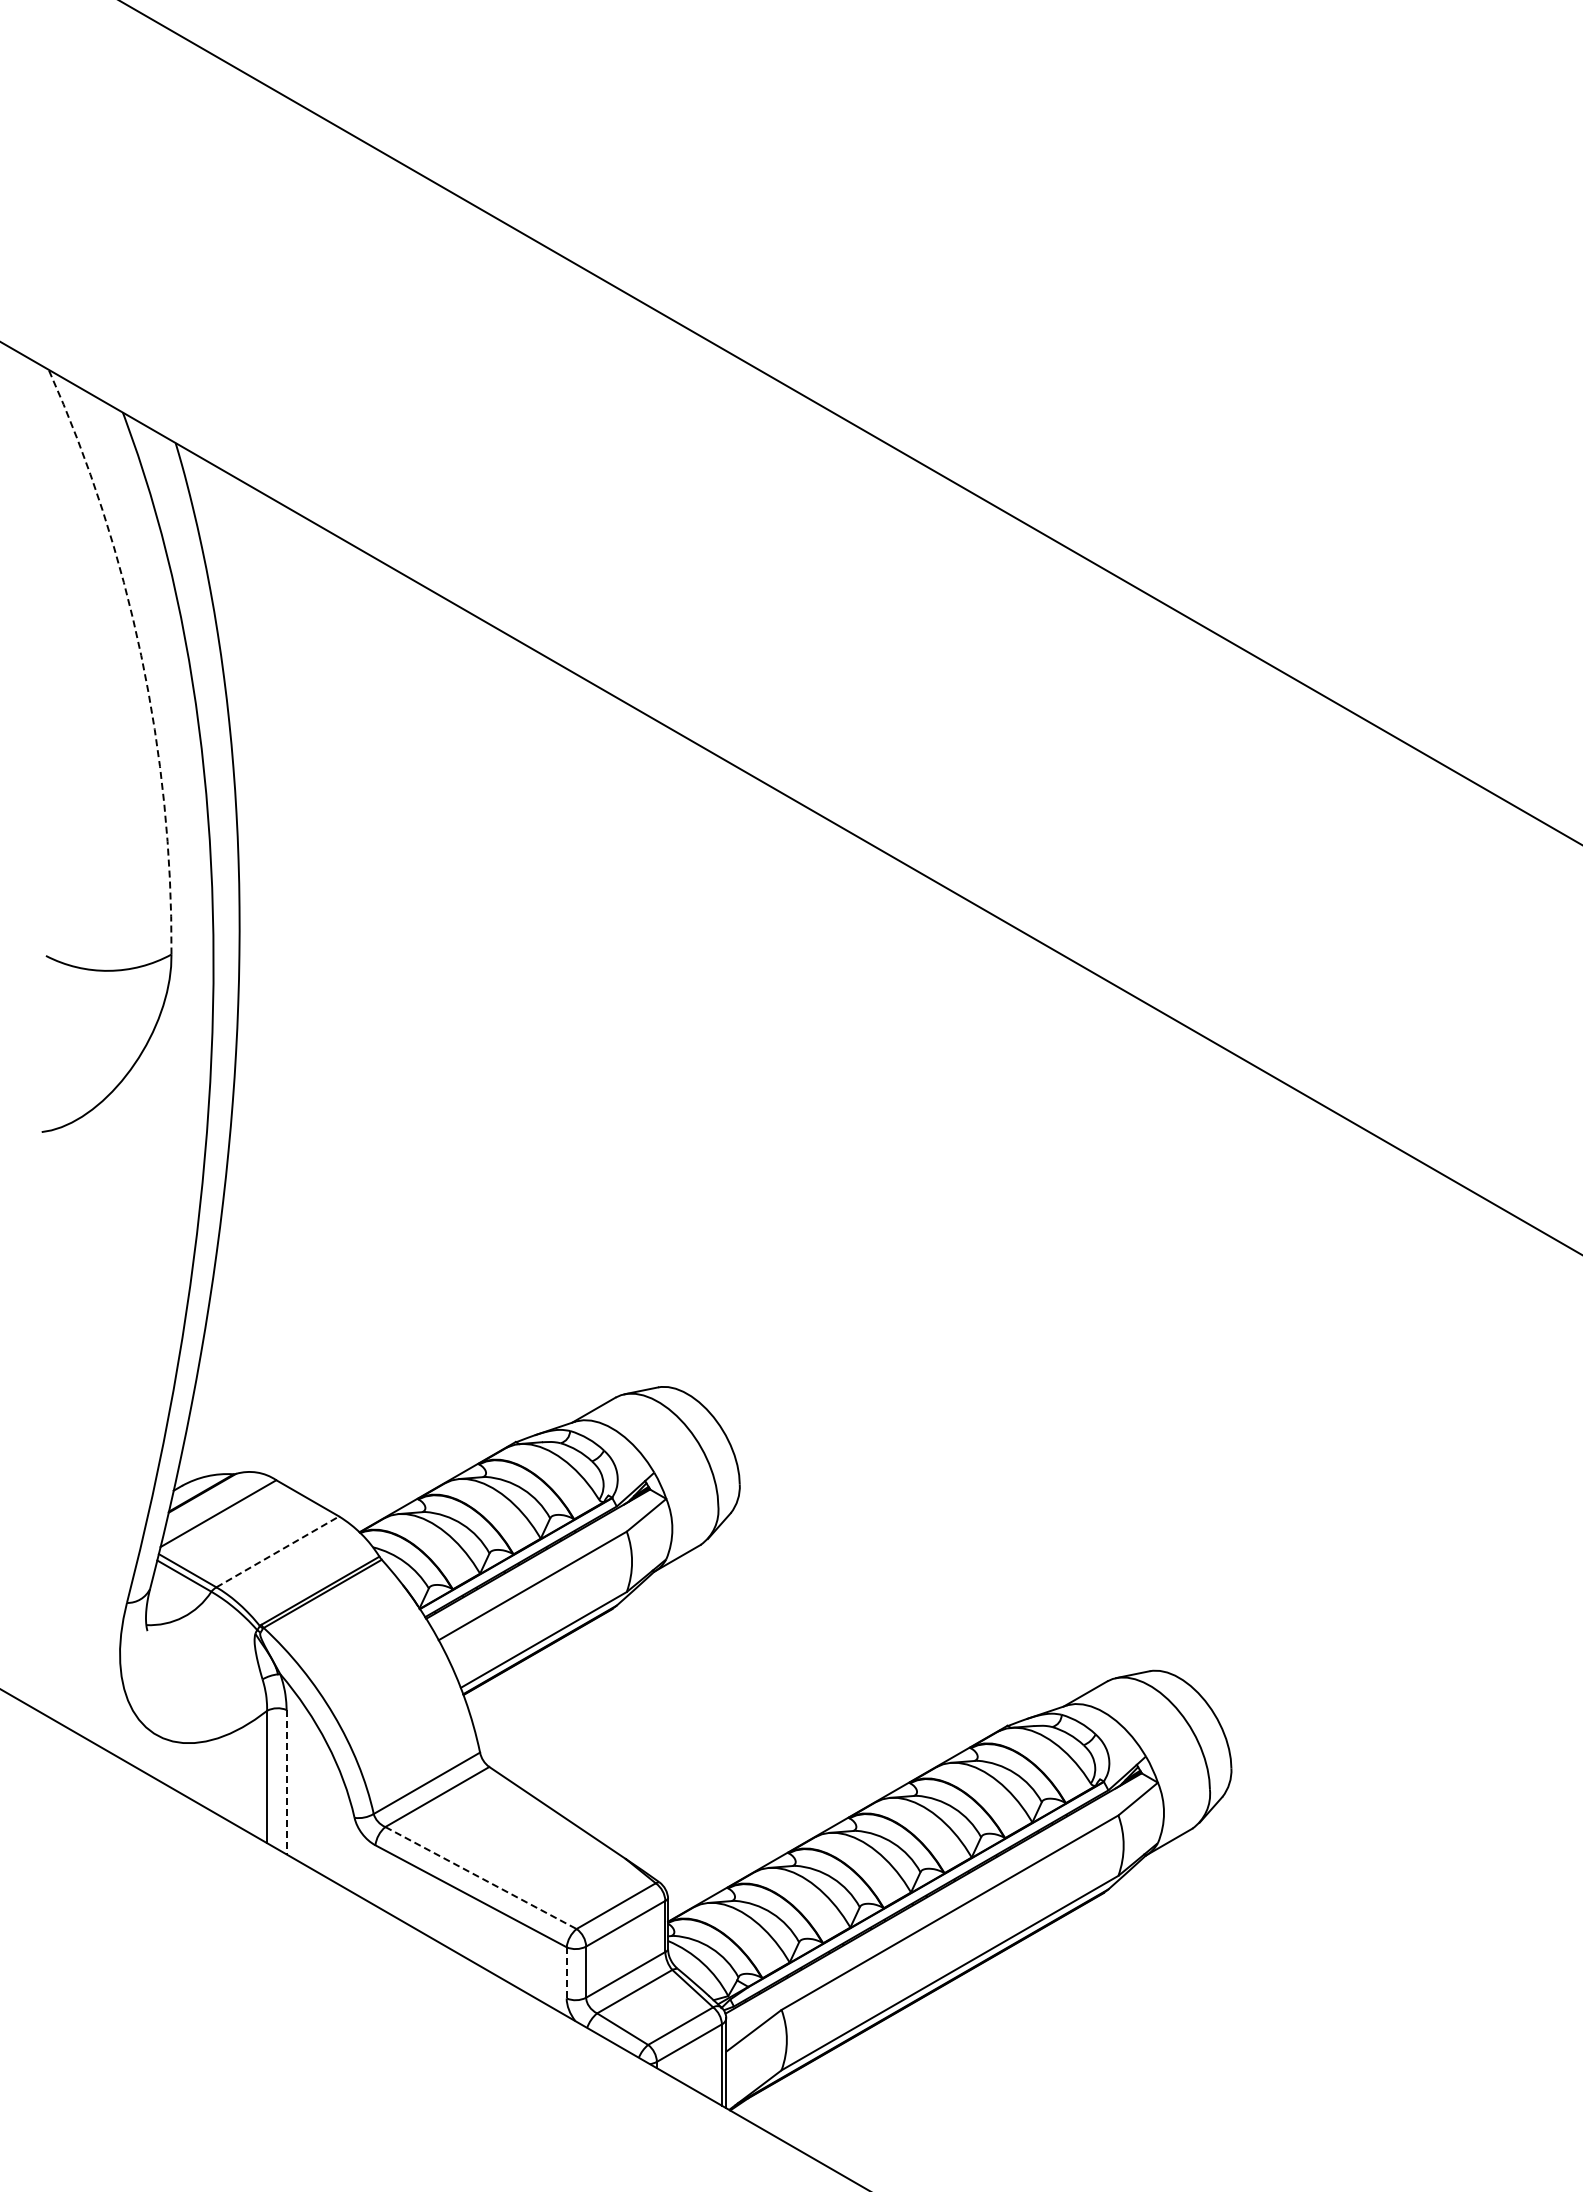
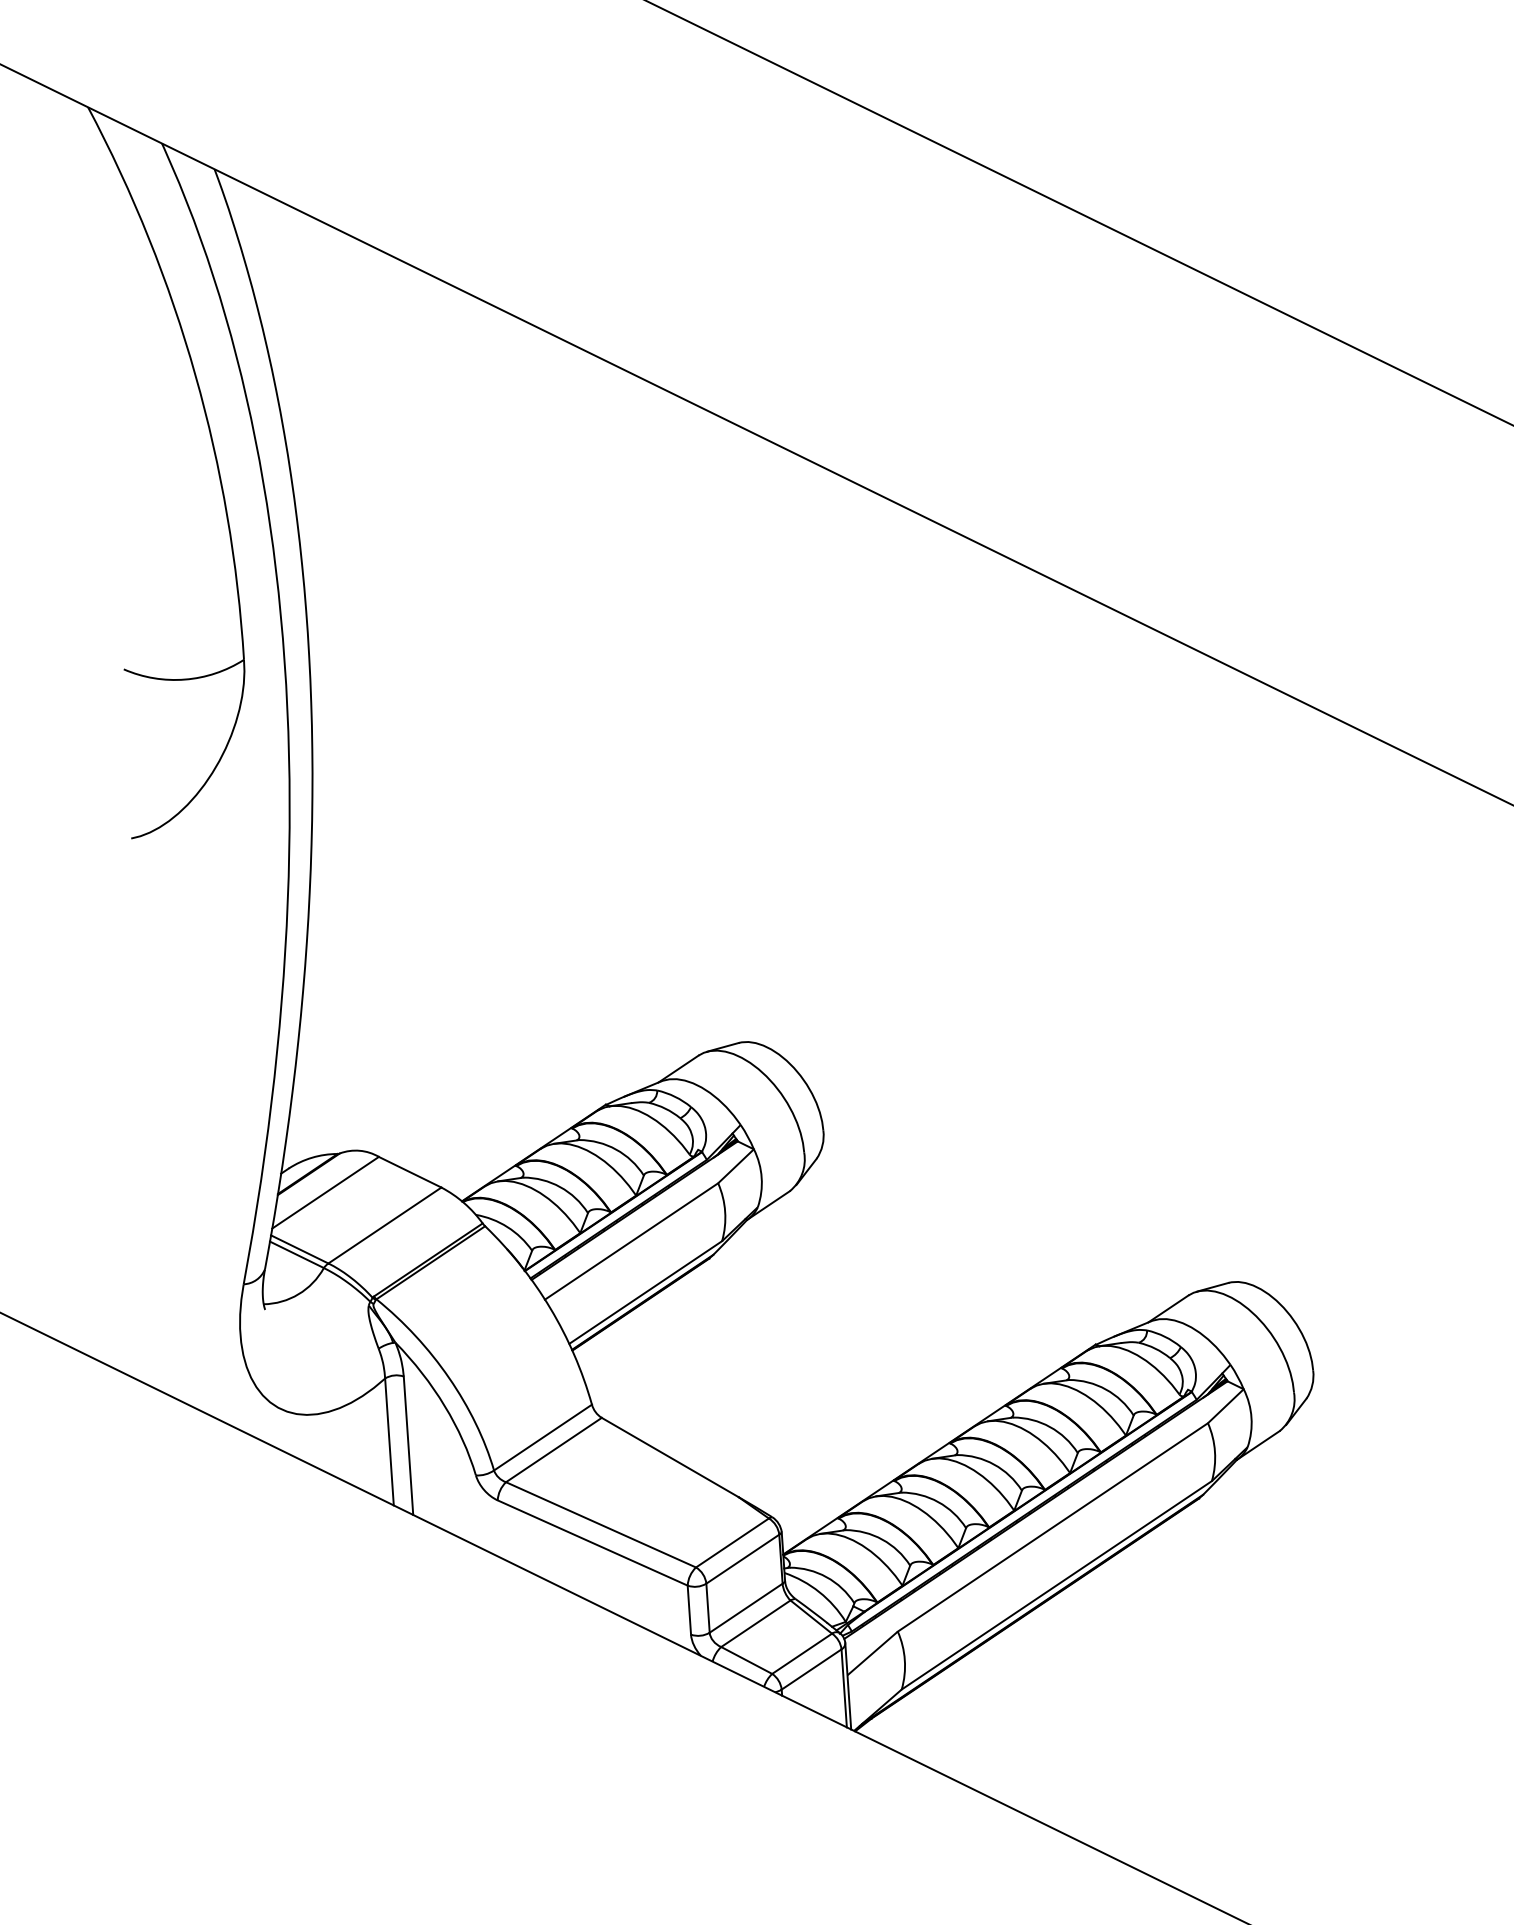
arc: (141, 655) -> (195, 375), dashed -> solid
line: (277, 1551) -> (384, 1225), dashed -> solid
line: (286, 1782) -> (408, 1445), dashed -> solid
line: (481, 1878) -> (601, 1525), dashed -> solid
line: (566, 1972) -> (689, 1609), dashed -> solid

